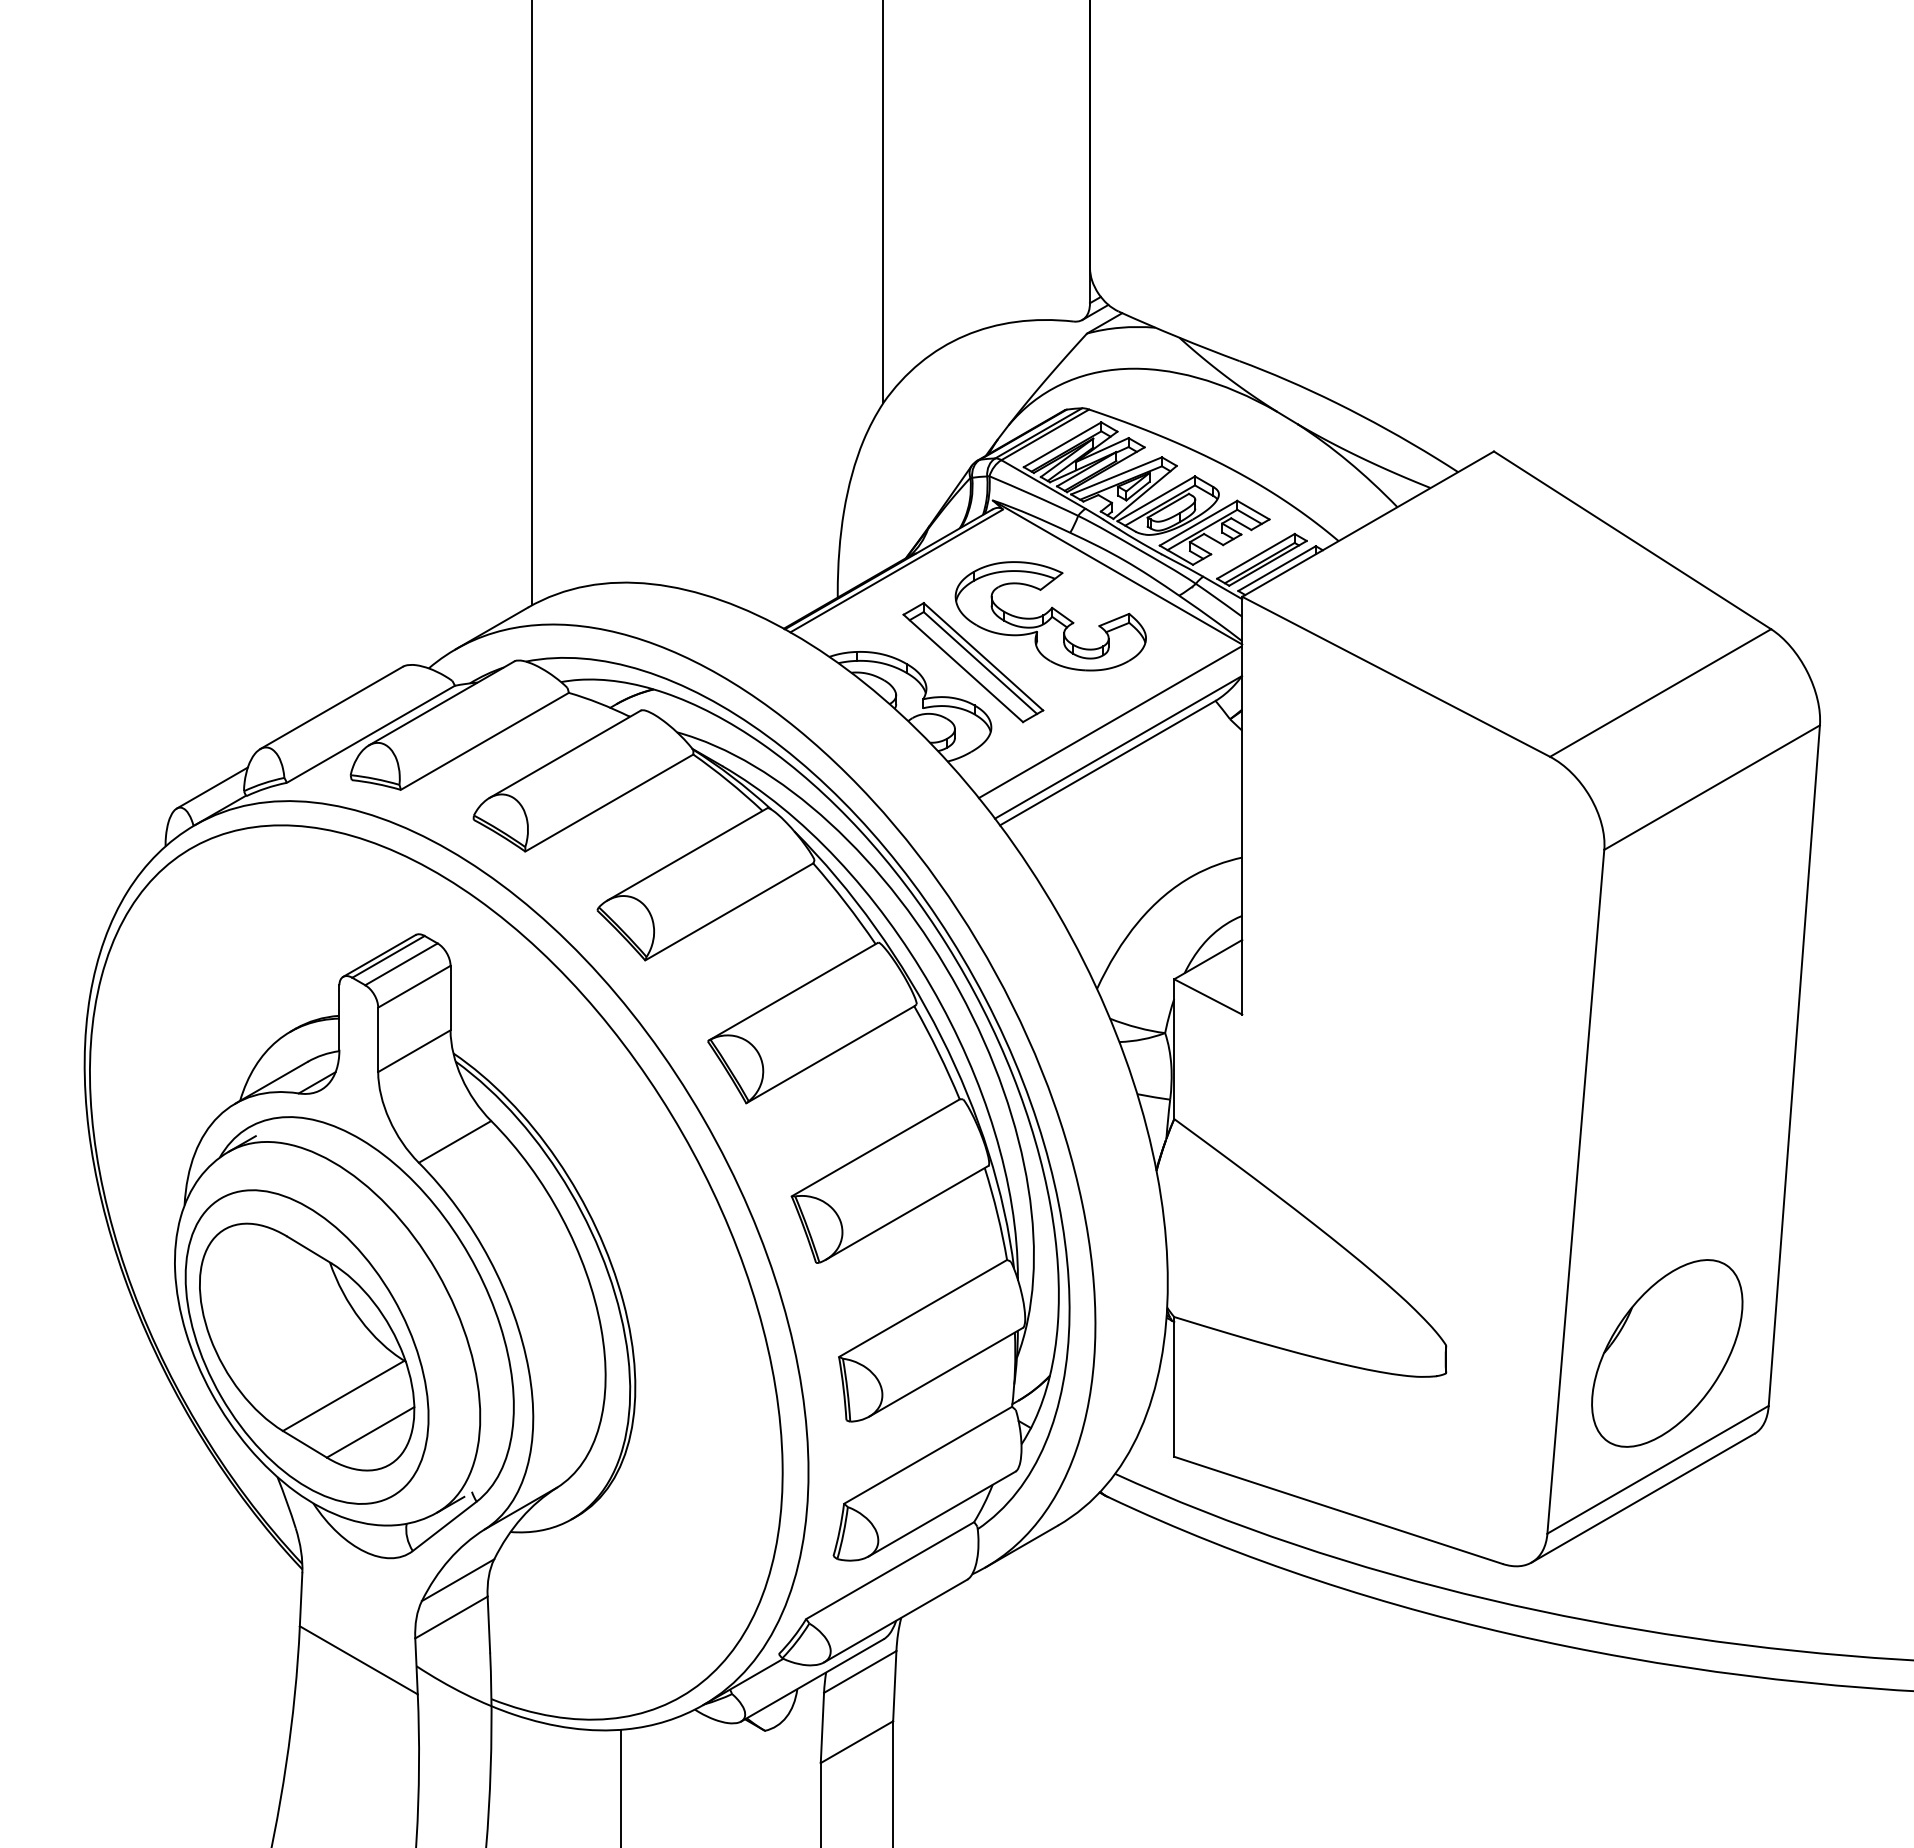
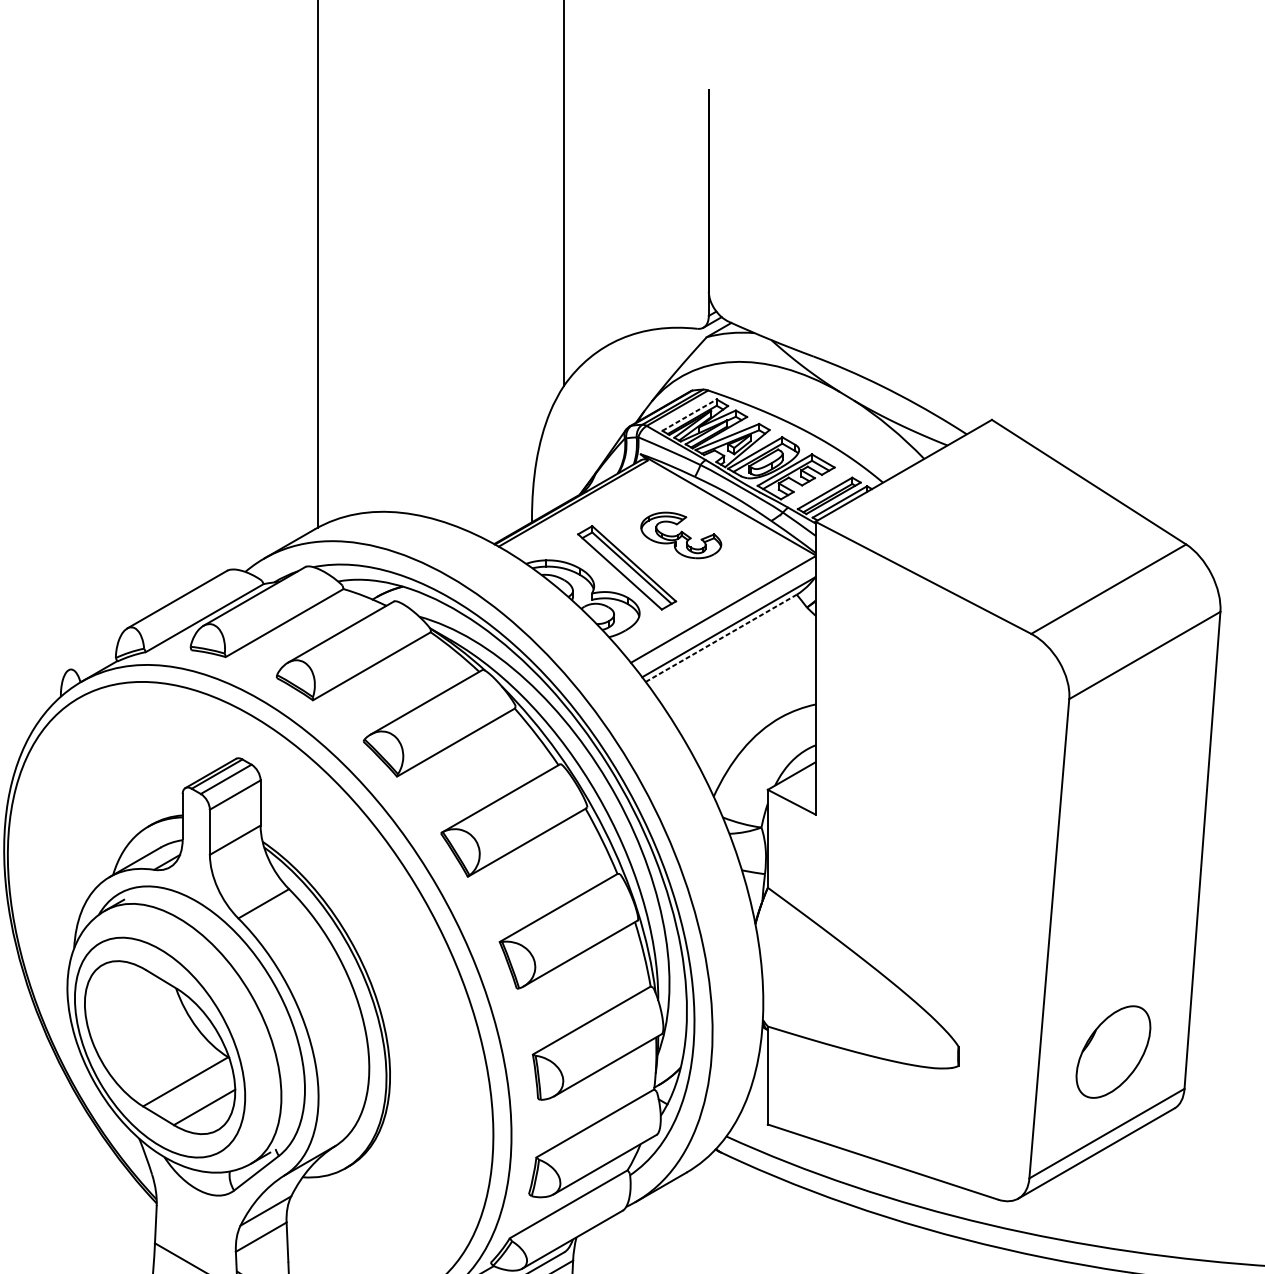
line: (1062, 444) -> (689, 414), solid -> dashed
part: (1050, 616) -> (681, 535), size x0.6
line: (1108, 762) -> (721, 637), solid -> dashed
line: (211, 787) -> (93, 655), removed
part: (1667, 1353) -> (1113, 1052), size x0.7

